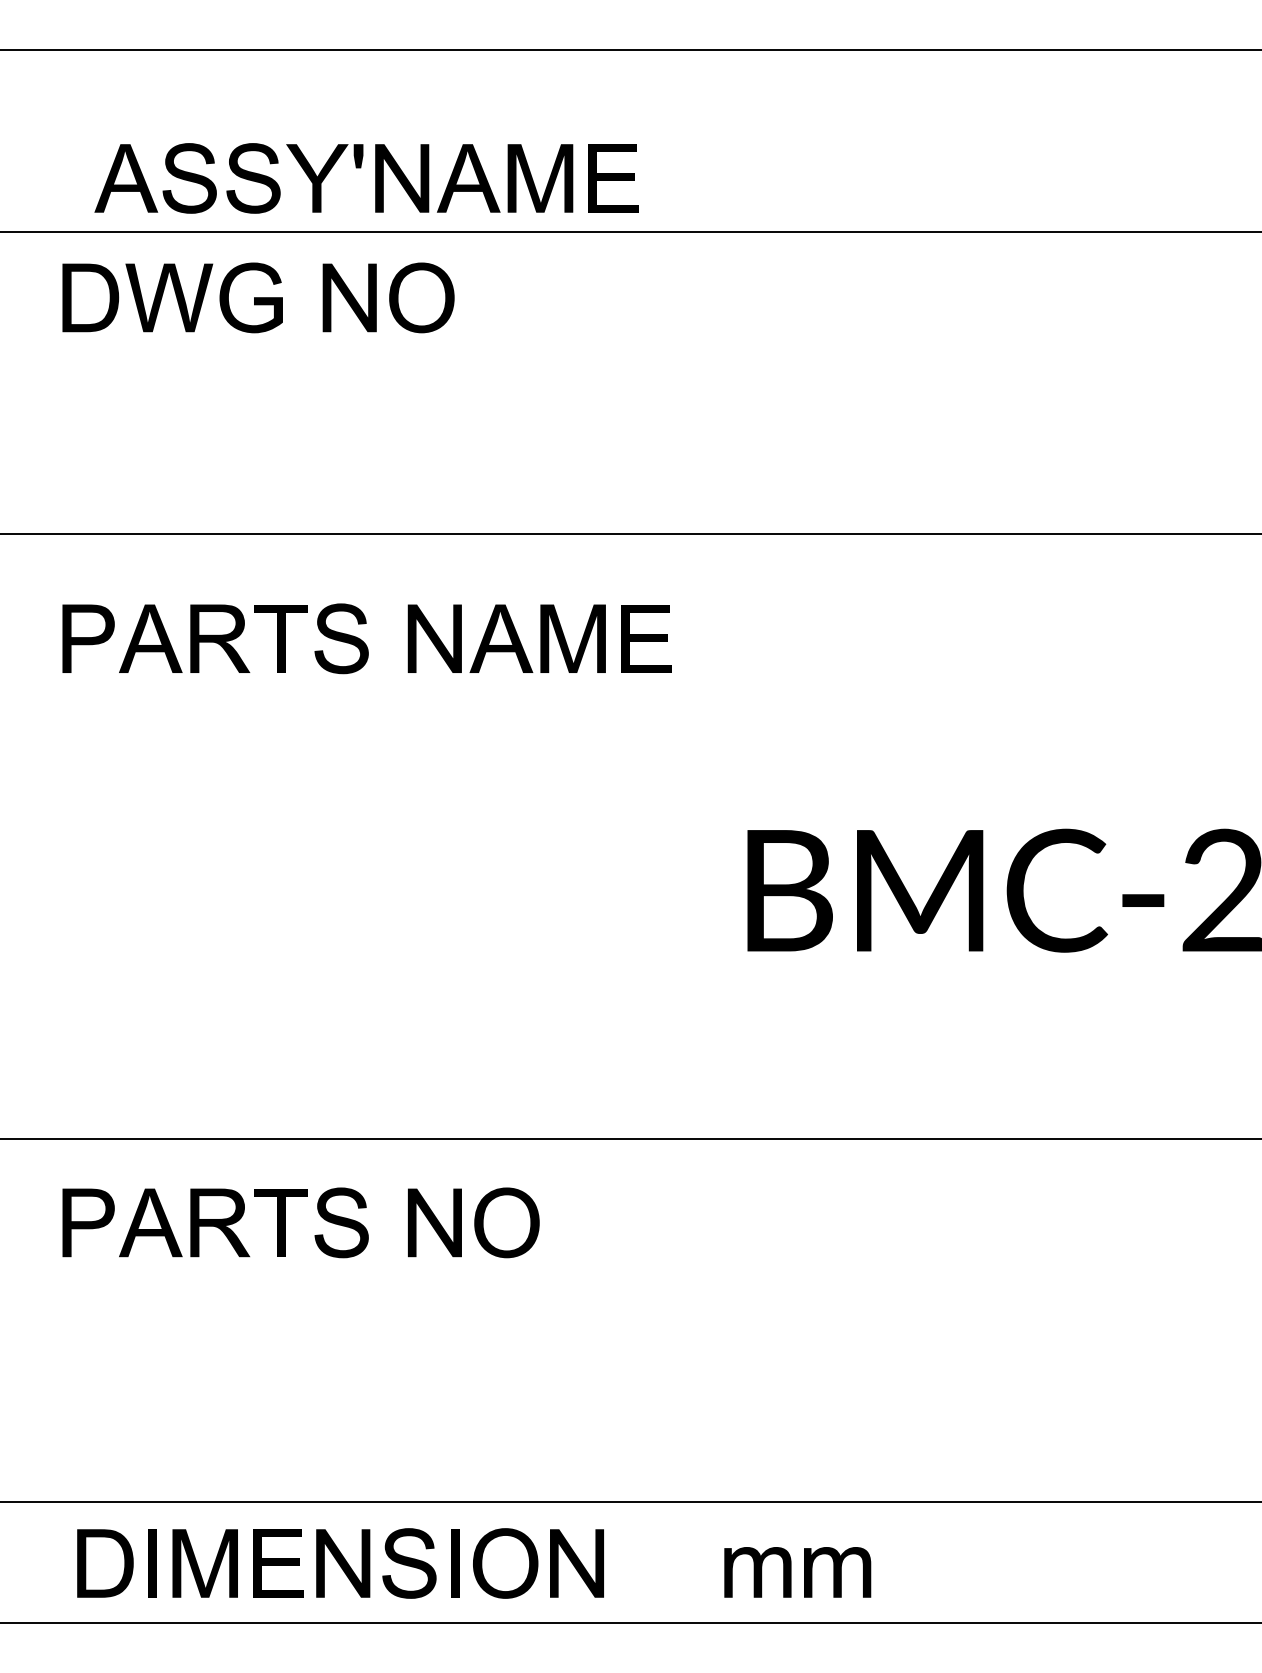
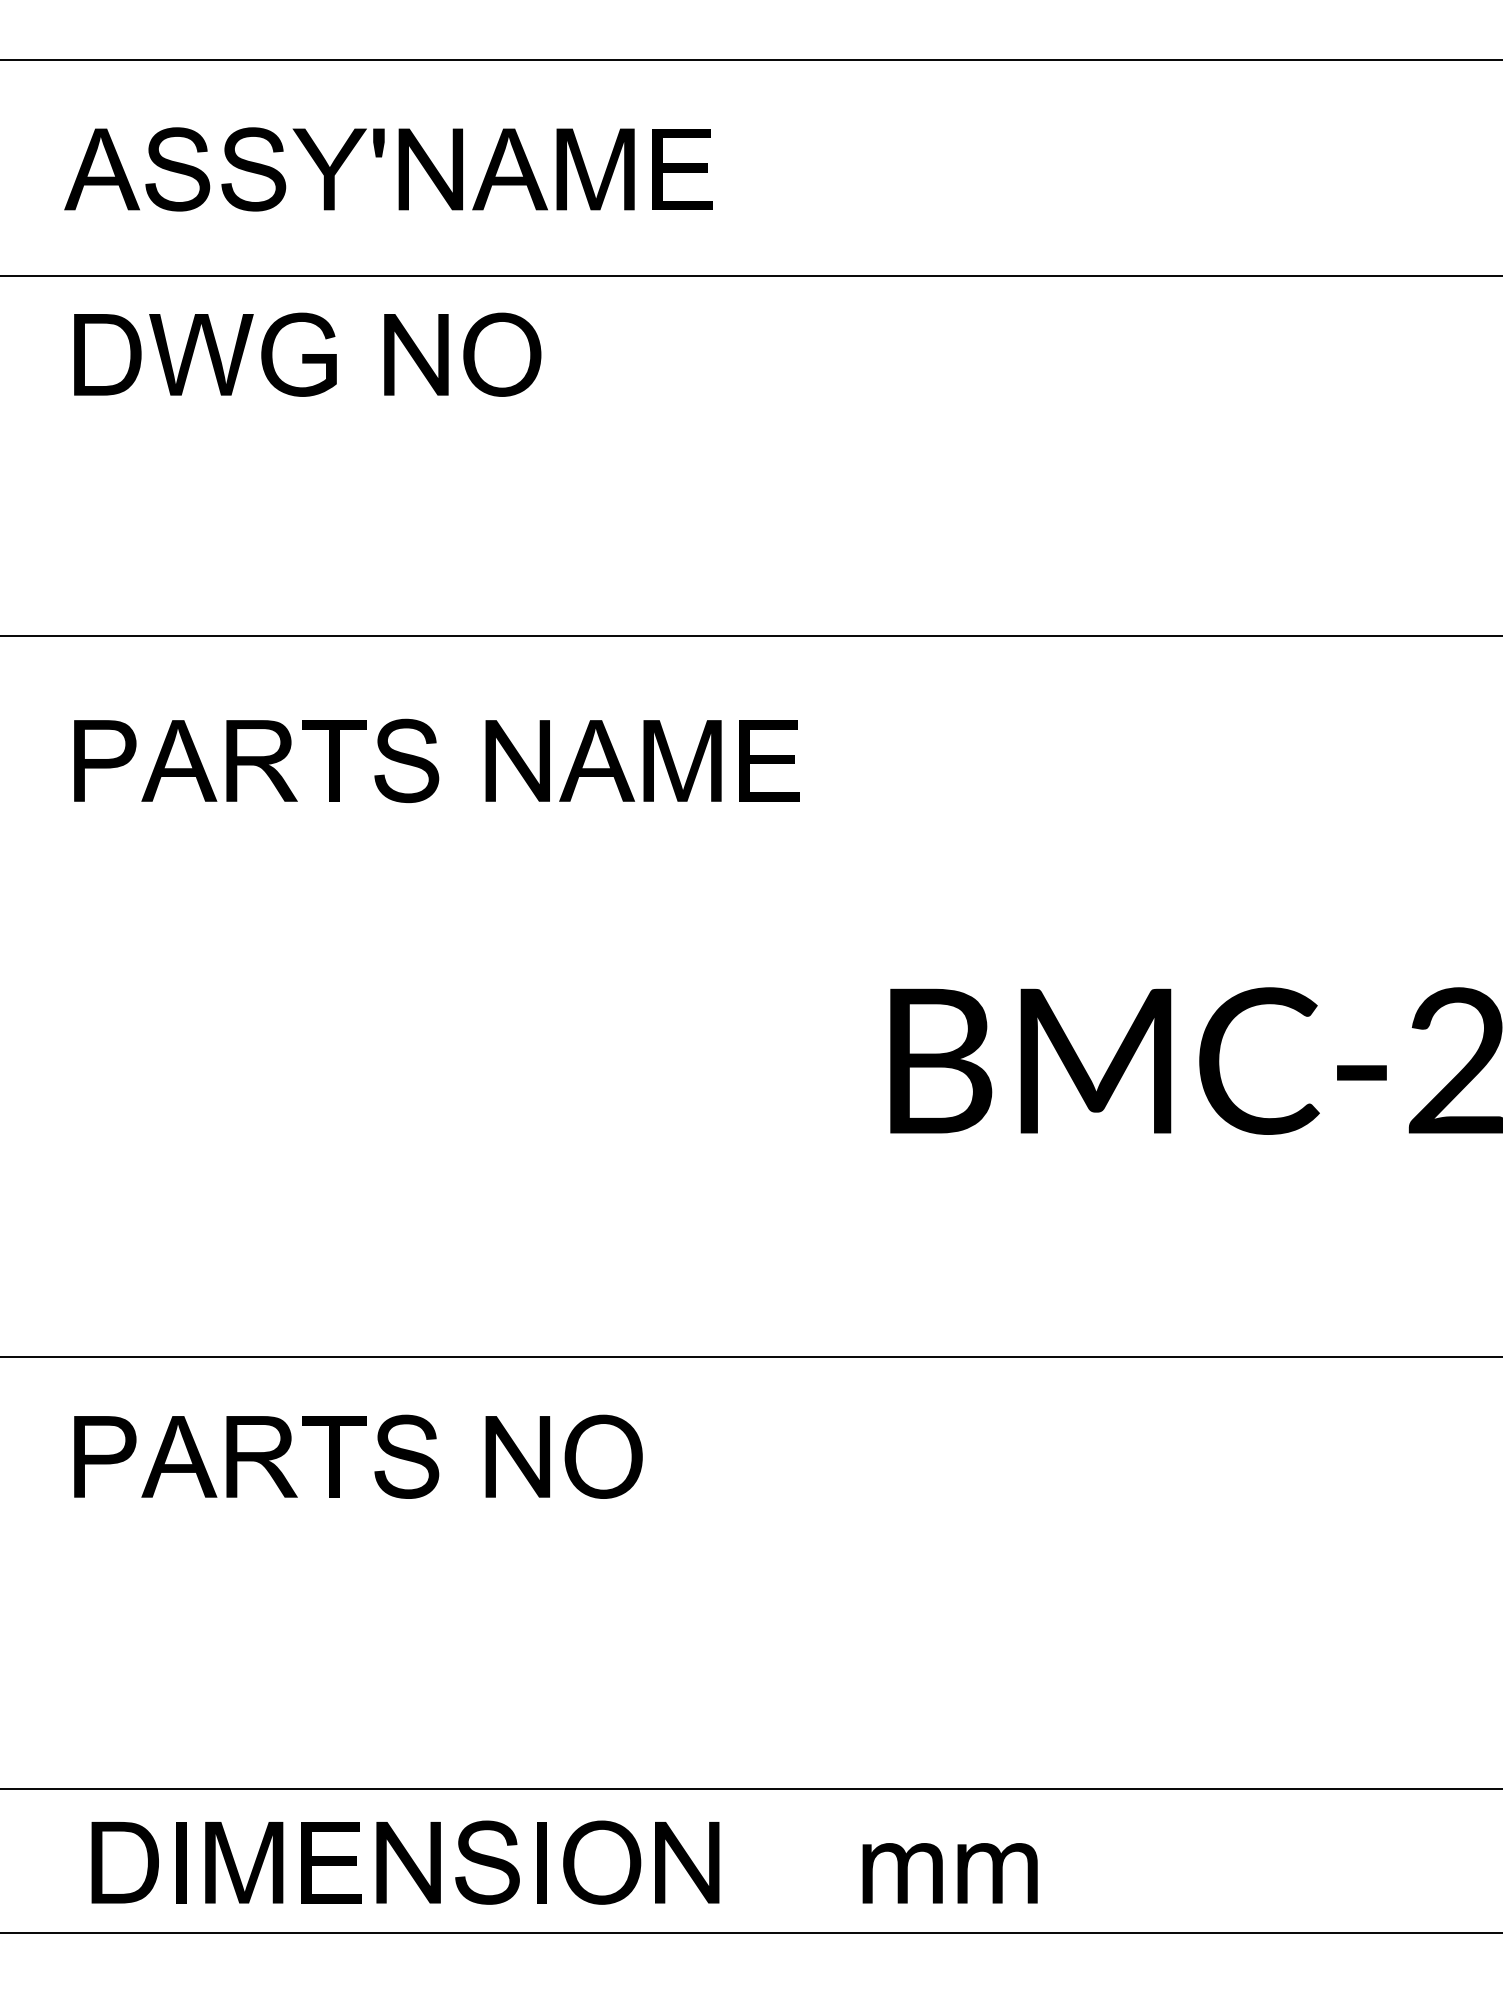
part: (375, 178) -> (398, 169), moved

